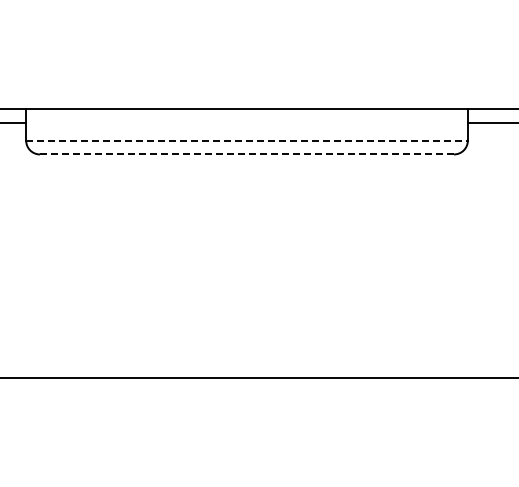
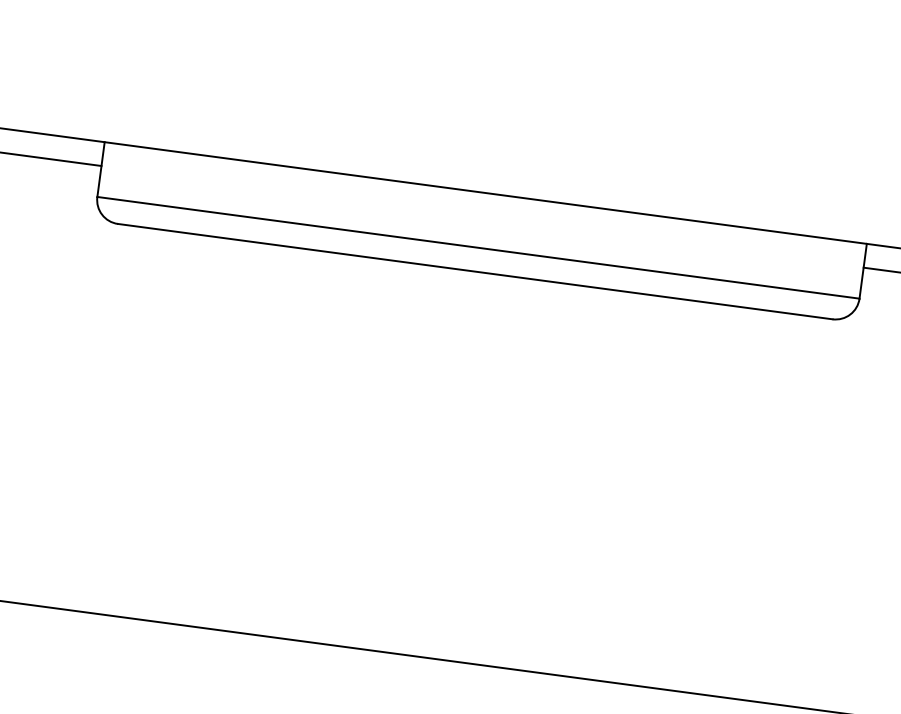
line: (247, 140) -> (479, 247), dashed -> solid
line: (247, 154) -> (476, 271), dashed -> solid

